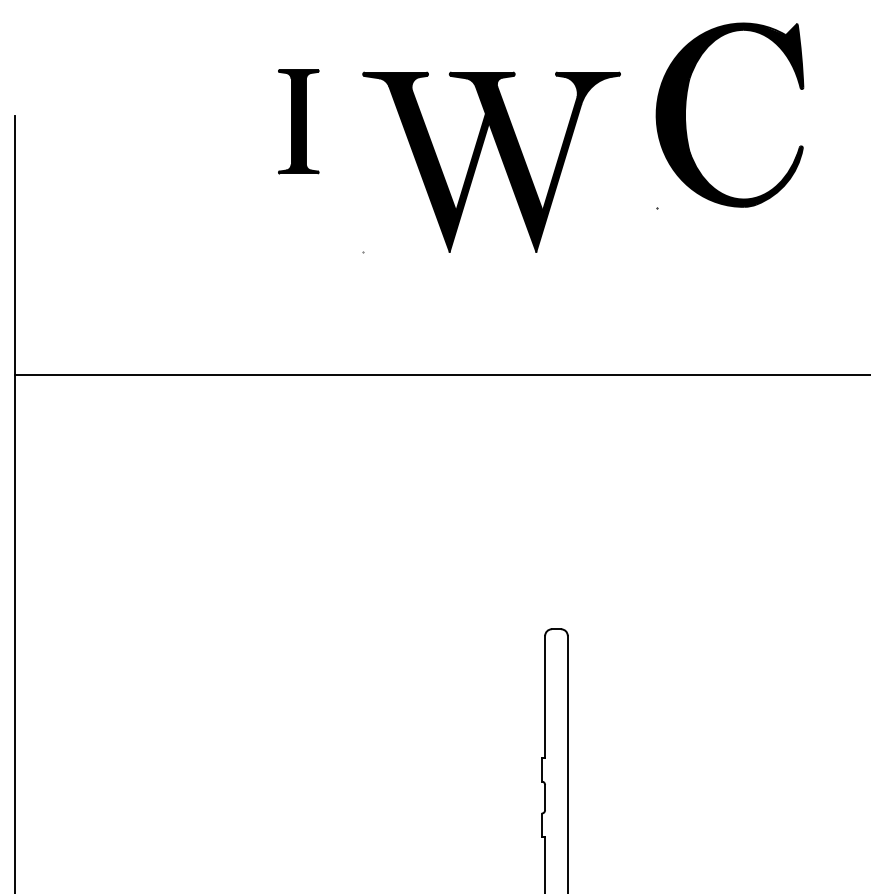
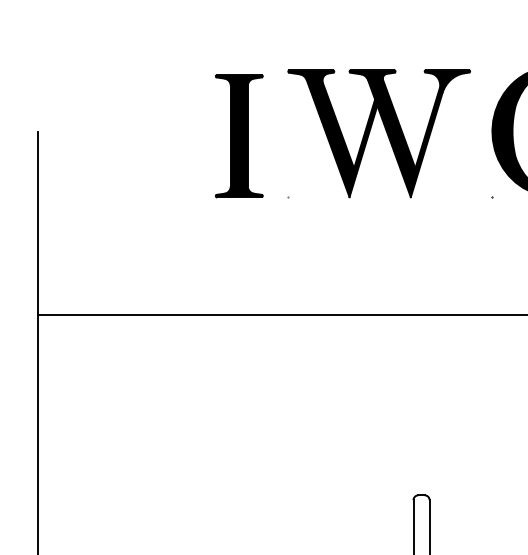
part: (298, 121) -> (239, 136), size x1.67
part: (500, 157) -> (385, 130), moved

